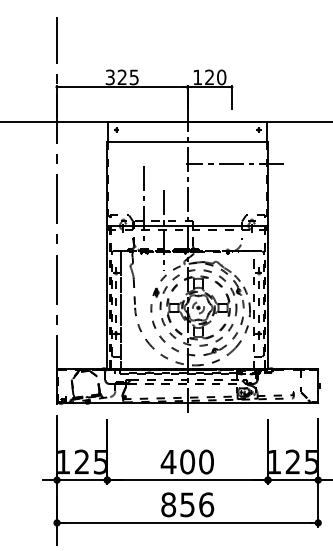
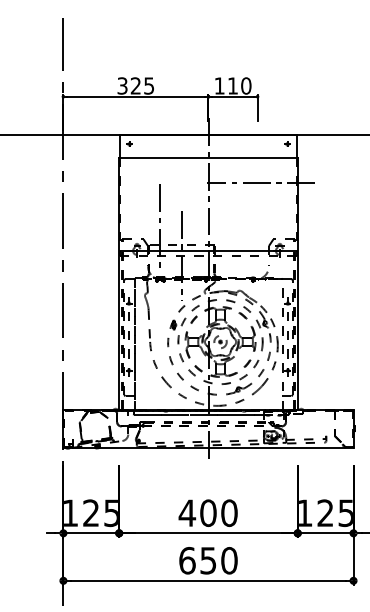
text: (209, 76) -> (232, 84), 120 -> 110
text: (187, 504) -> (208, 560), 856 -> 650

